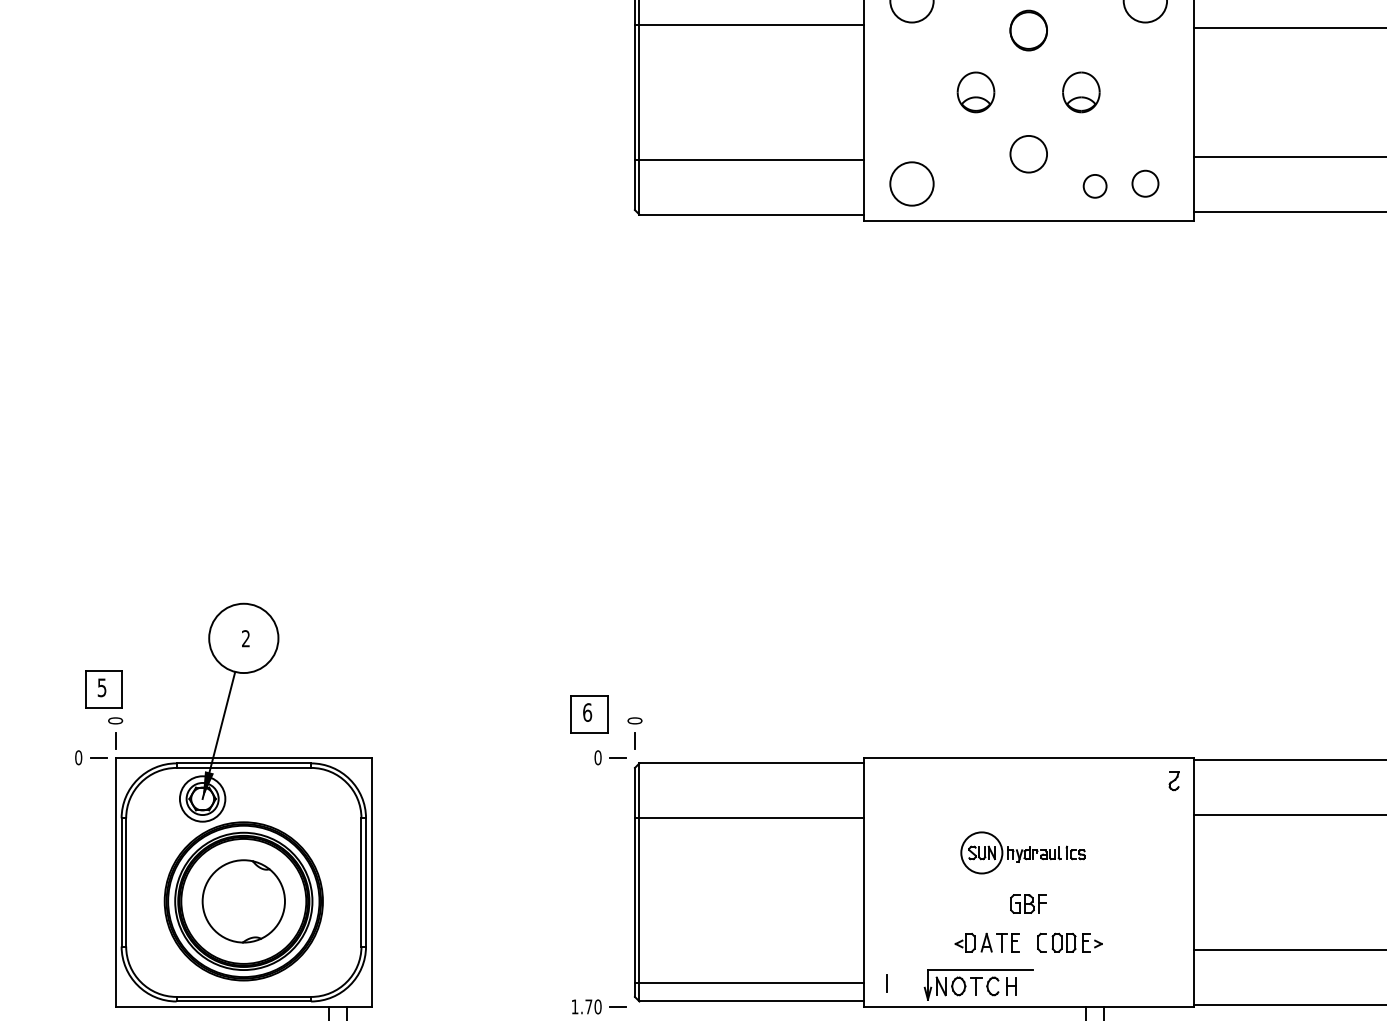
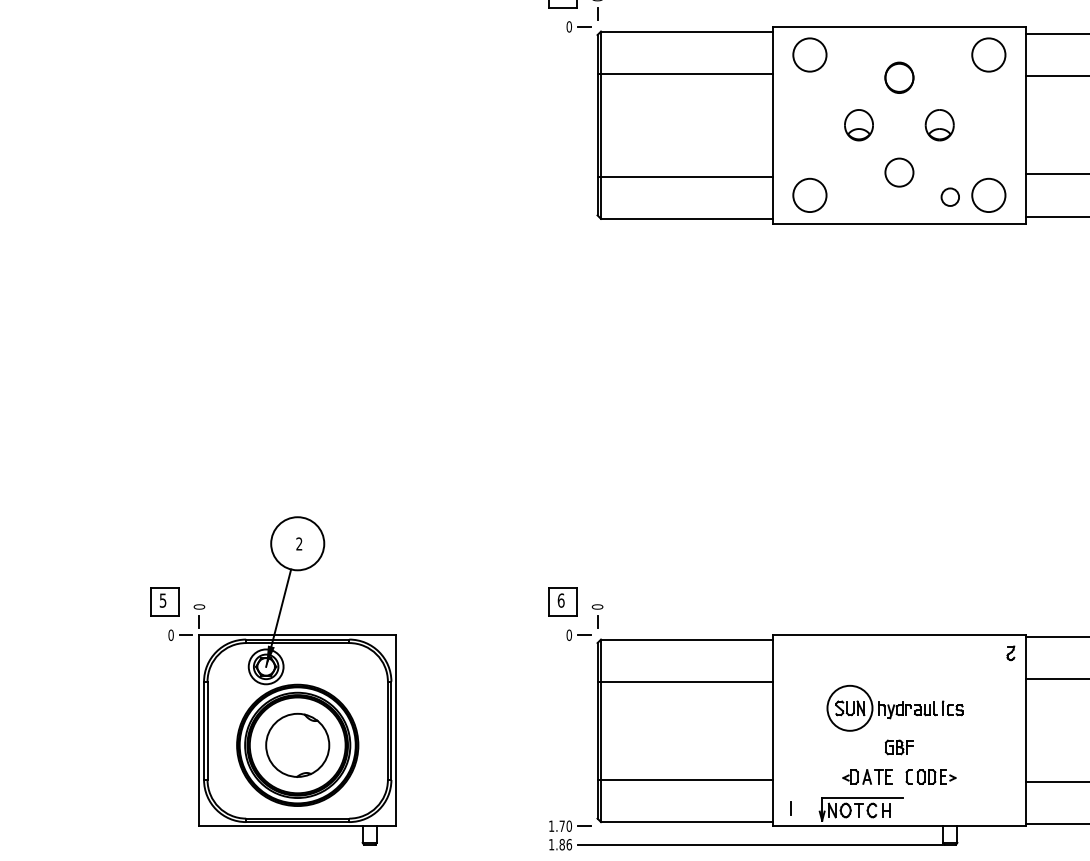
circle: (1144, 182) -> (988, 194), size x1.67
part: (103, 688) -> (164, 601), moved
part: (1022, 851) -> (894, 707), size x1.43
line: (748, 982) -> (684, 779), moved

